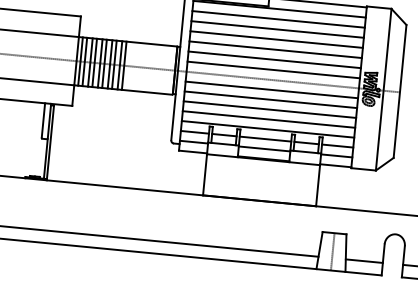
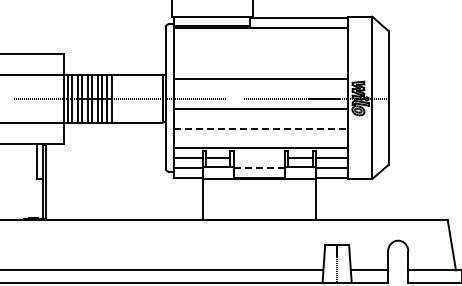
line: (278, 18) -> (260, 37), removed
line: (277, 29) -> (260, 48), removed
line: (276, 39) -> (260, 58), removed
line: (275, 49) -> (260, 68), removed
line: (273, 69) -> (260, 88), removed
line: (270, 99) -> (260, 118), removed
line: (270, 109) -> (261, 128), solid -> dashed
line: (268, 119) -> (260, 138), removed
line: (265, 139) -> (259, 158), removed
line: (264, 149) -> (259, 168), solid -> dashed

